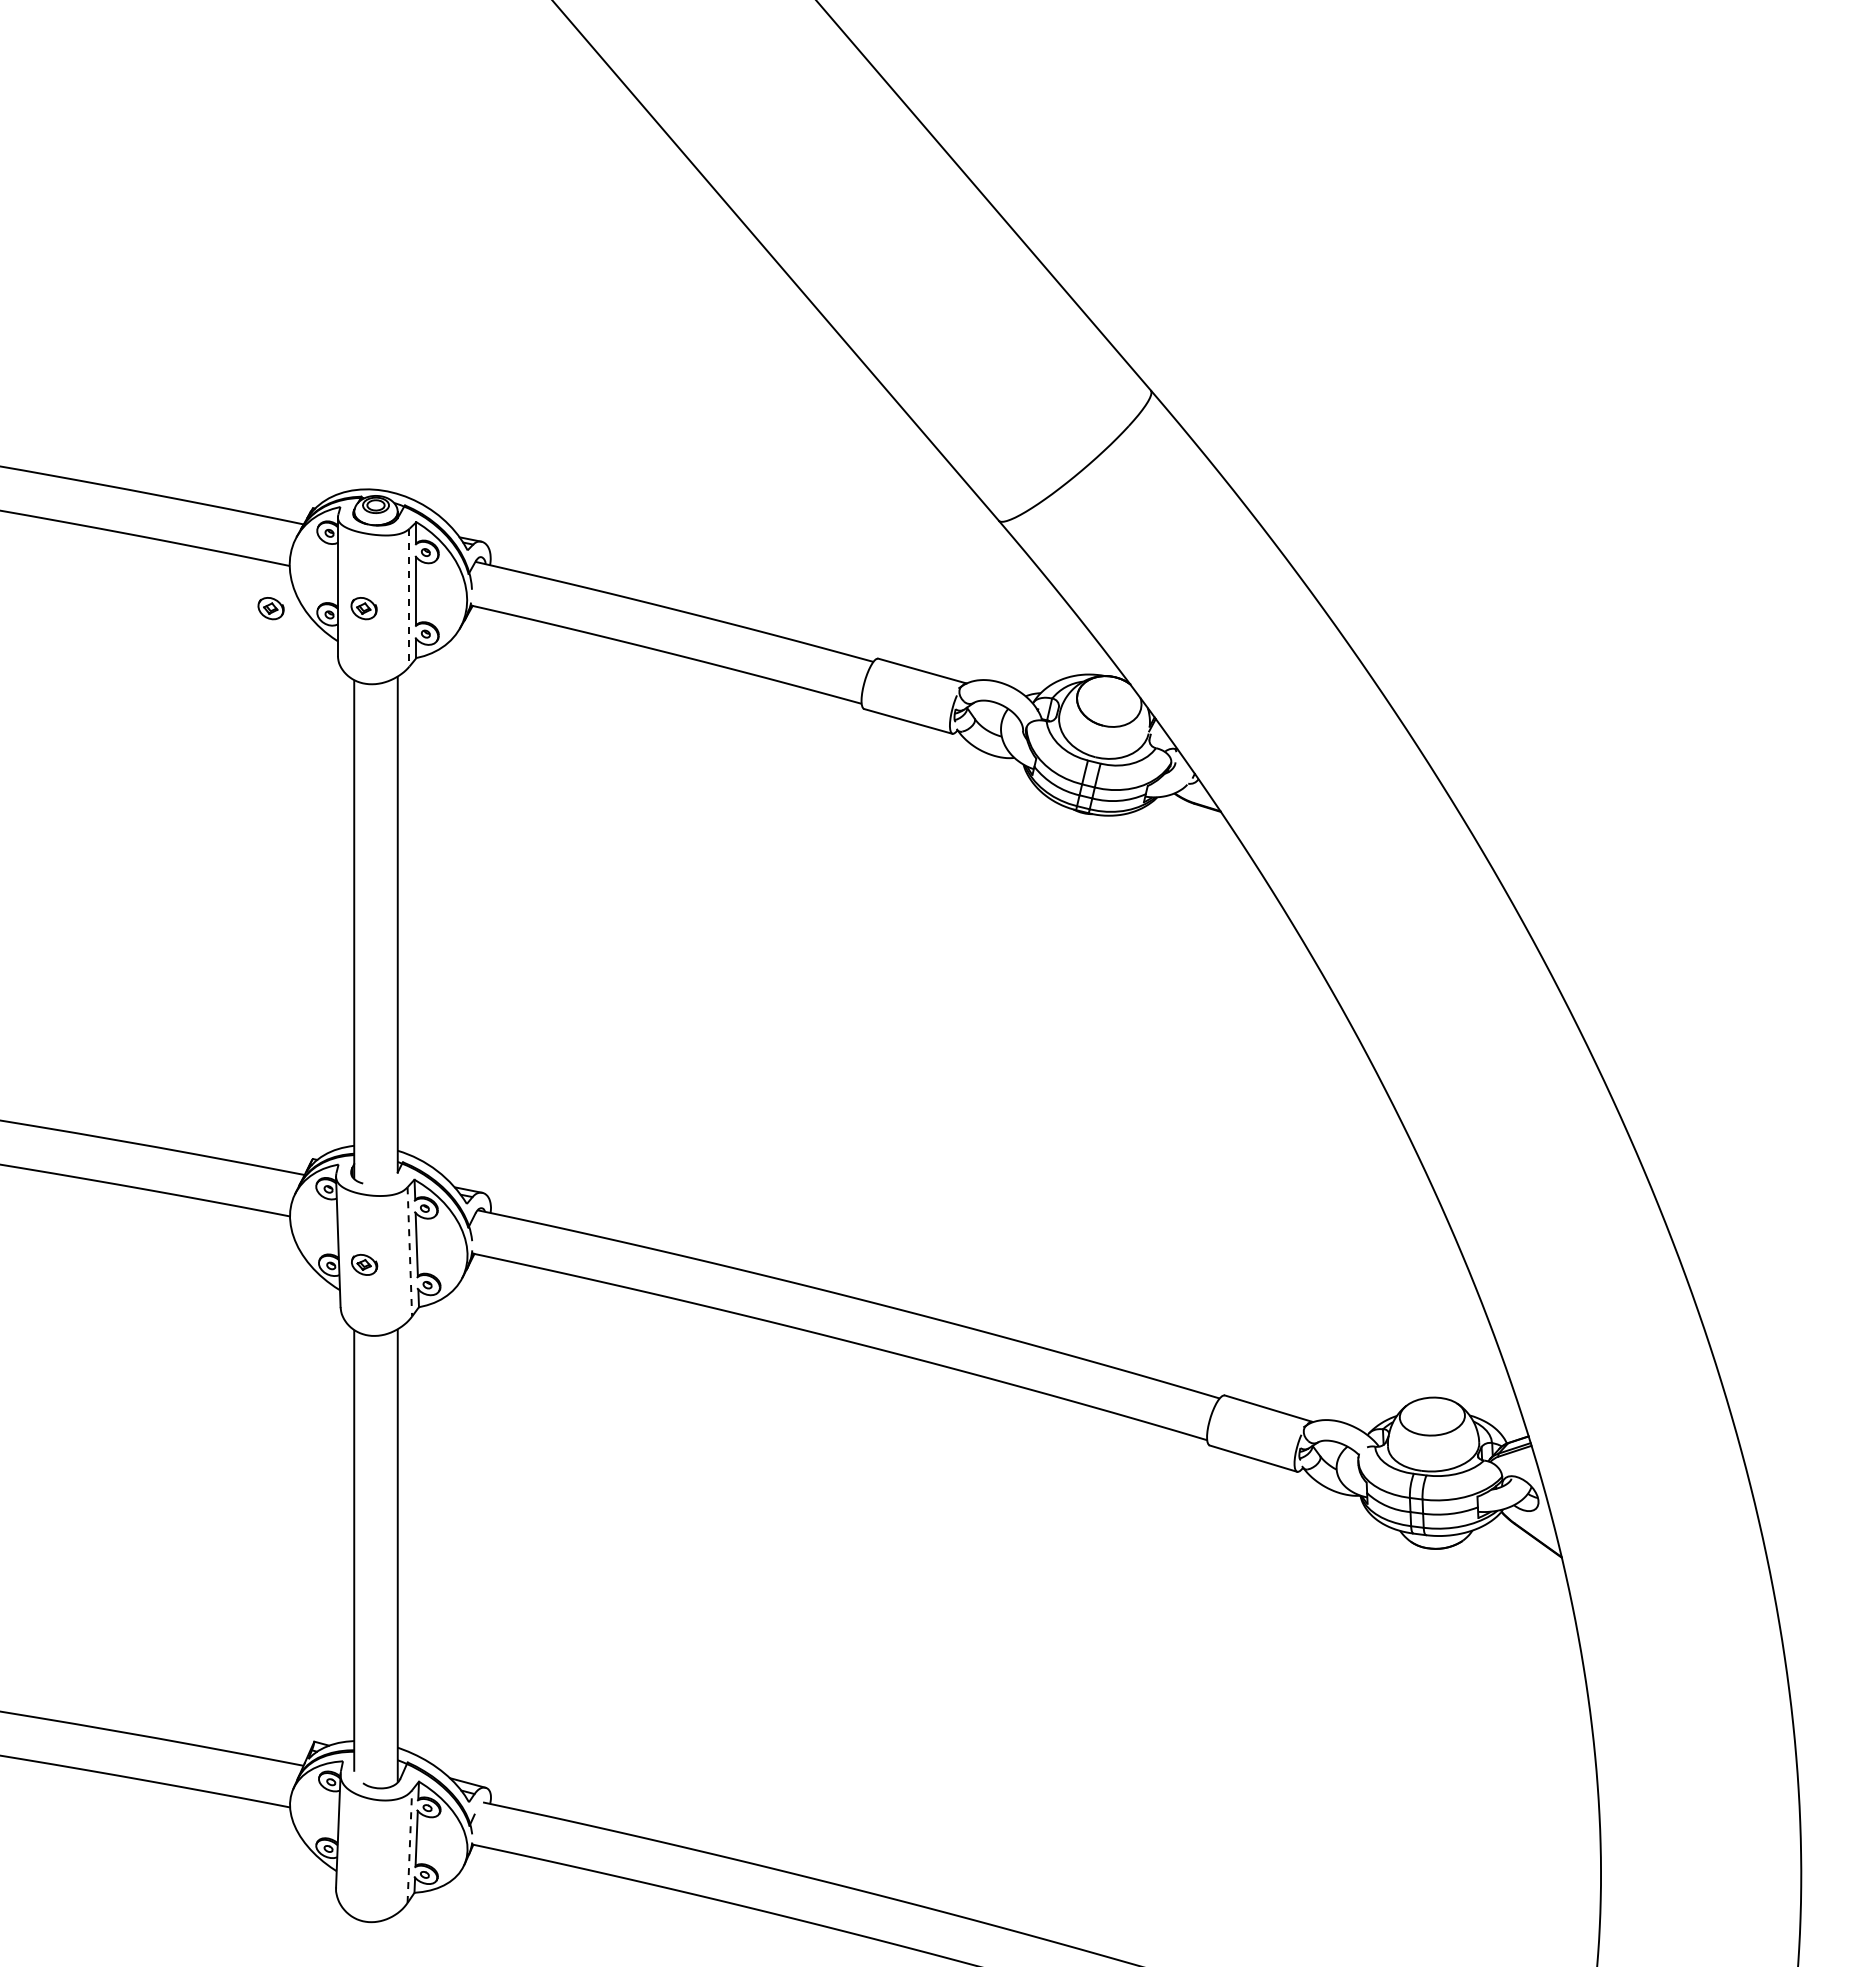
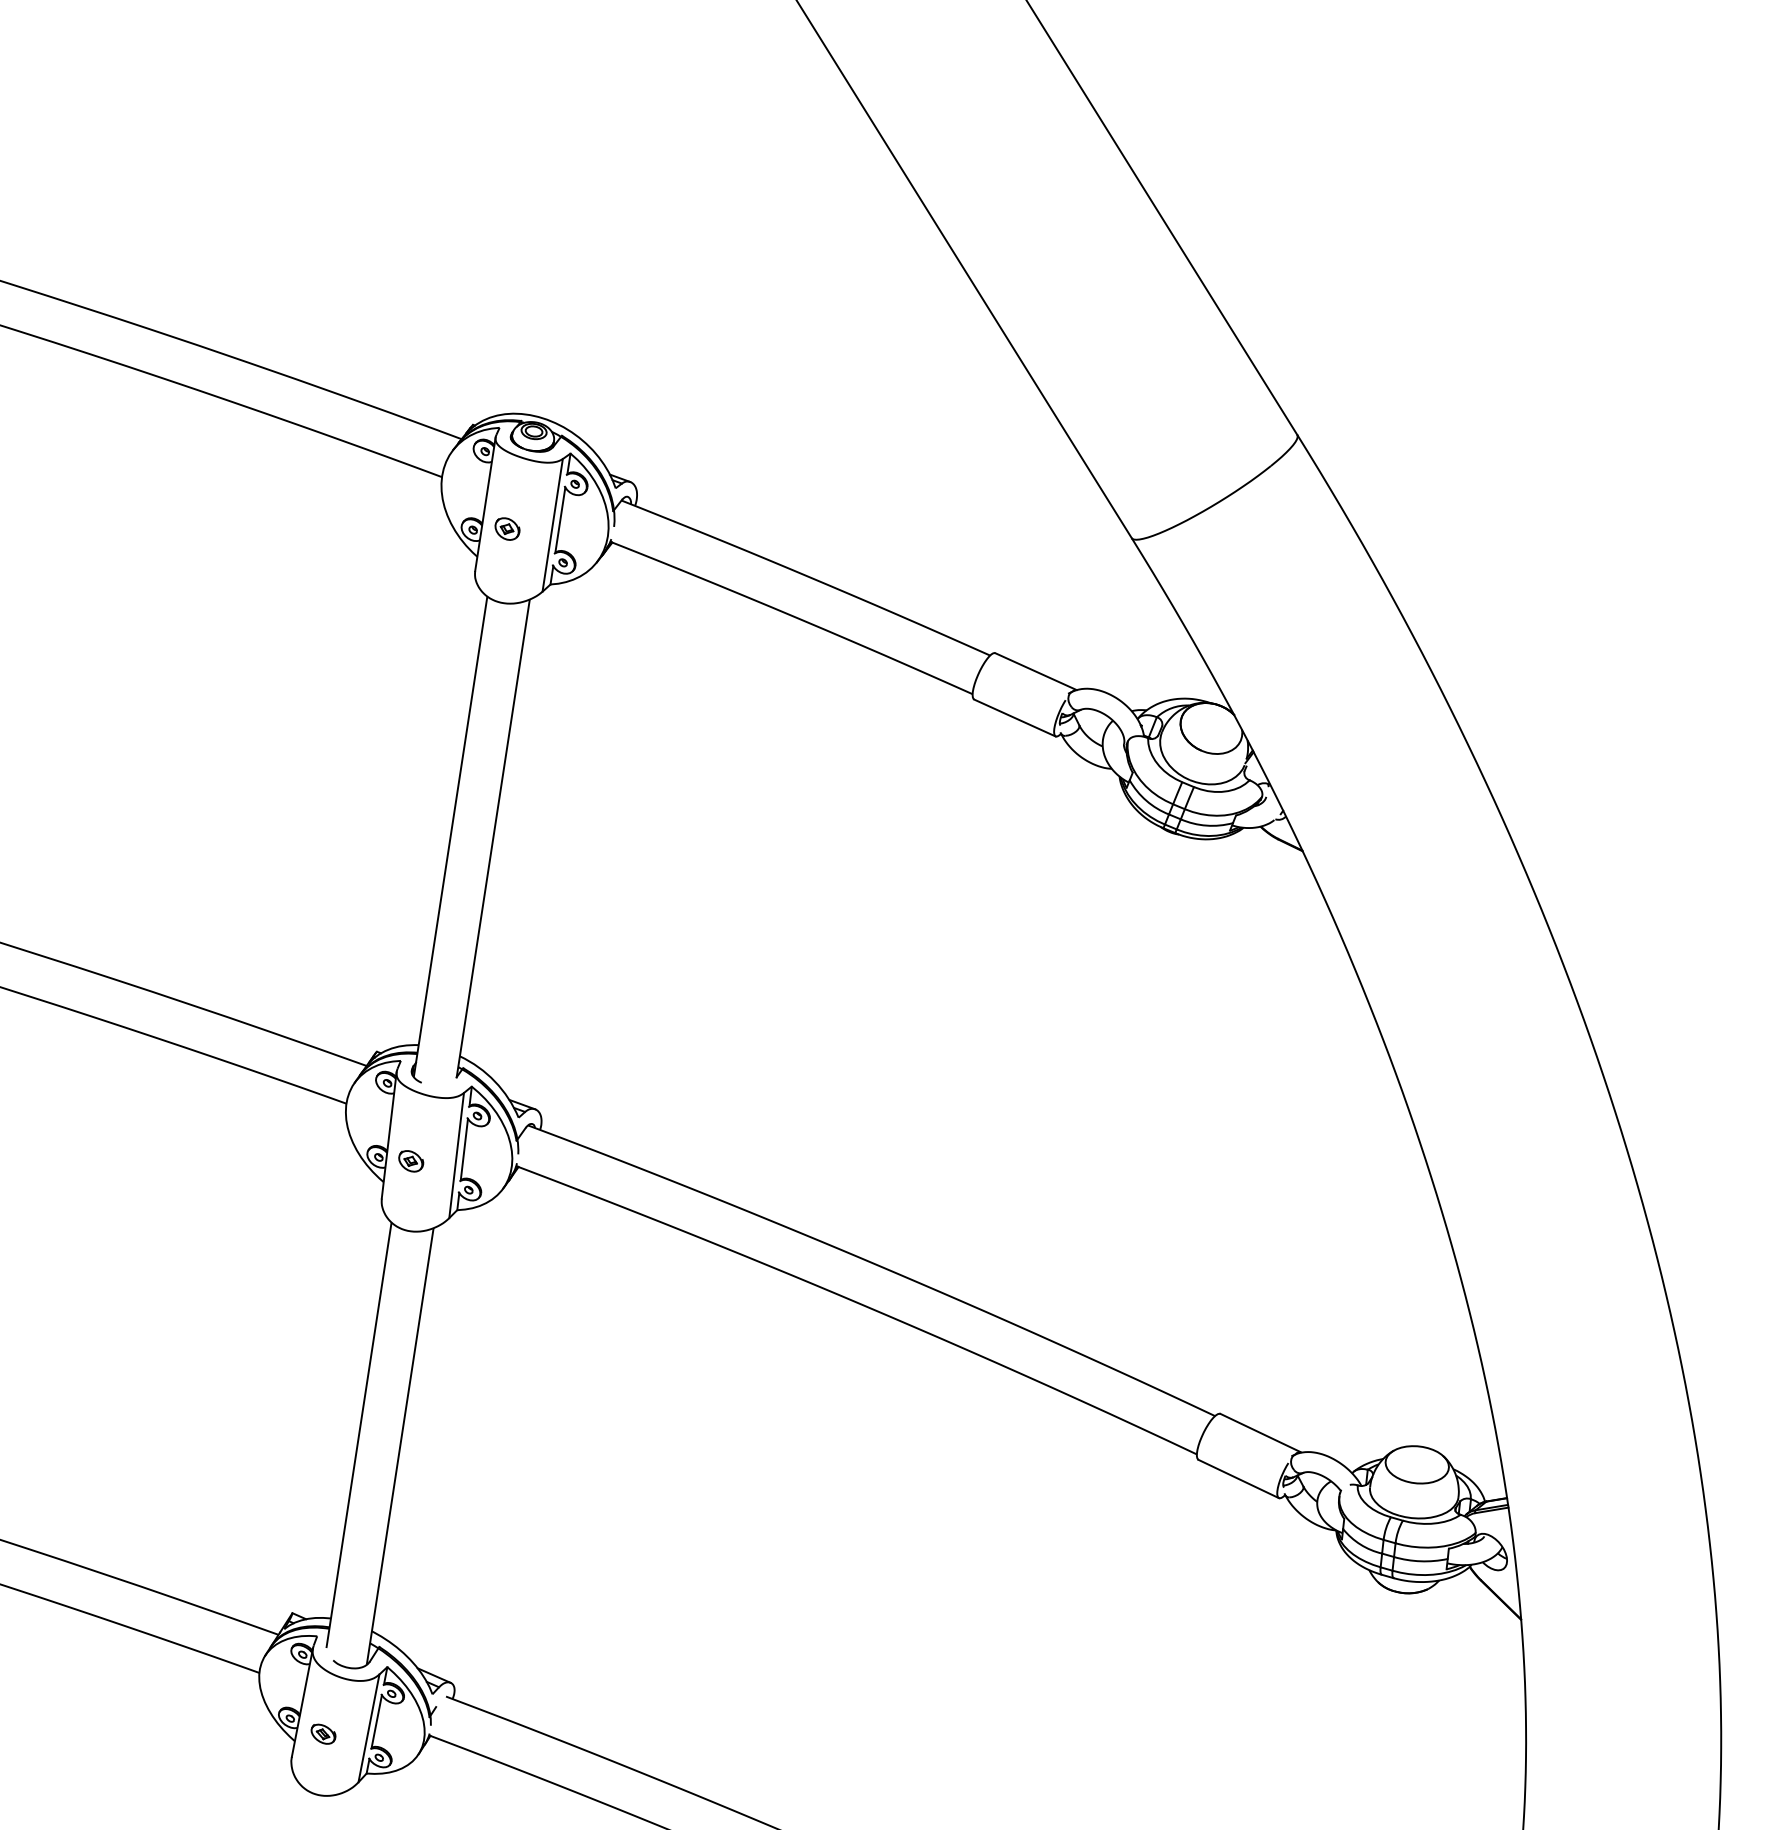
line: (409, 597) -> (552, 525), dashed -> solid
part: (270, 608) -> (417, 515), removed
line: (409, 1251) -> (456, 1155), dashed -> solid
line: (409, 1846) -> (368, 1728), dashed -> solid
part: (364, 1859) -> (323, 1734), added

